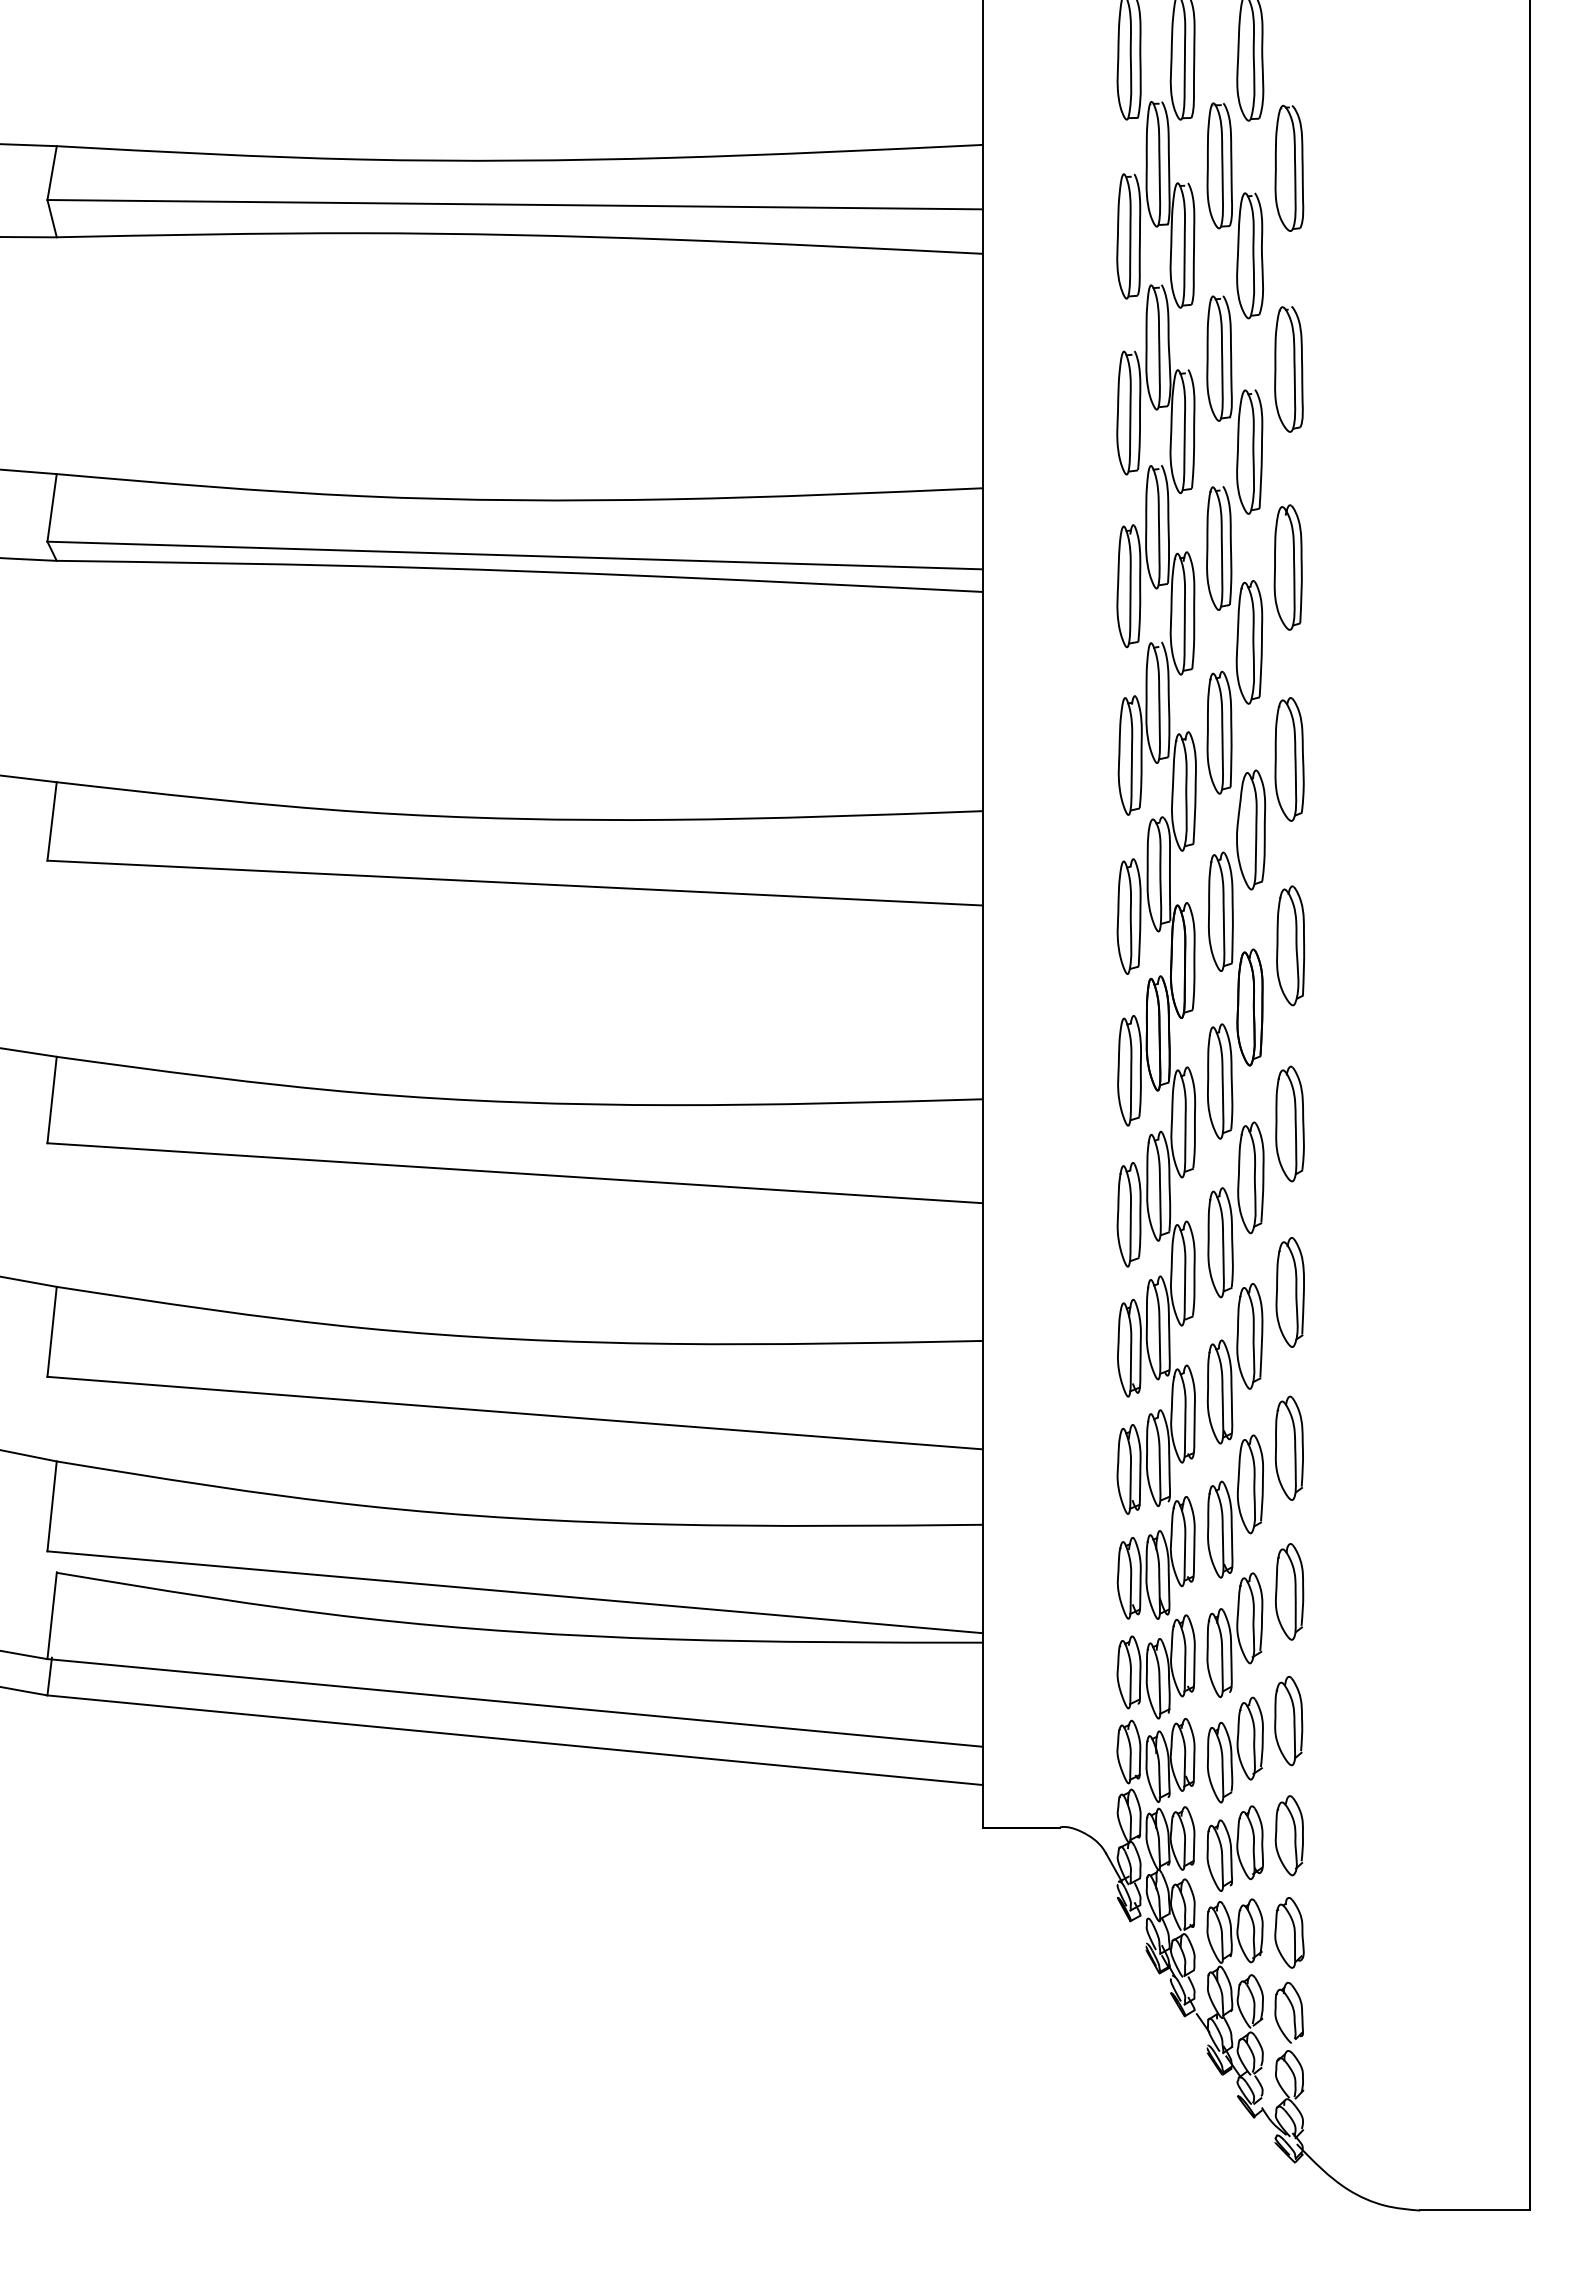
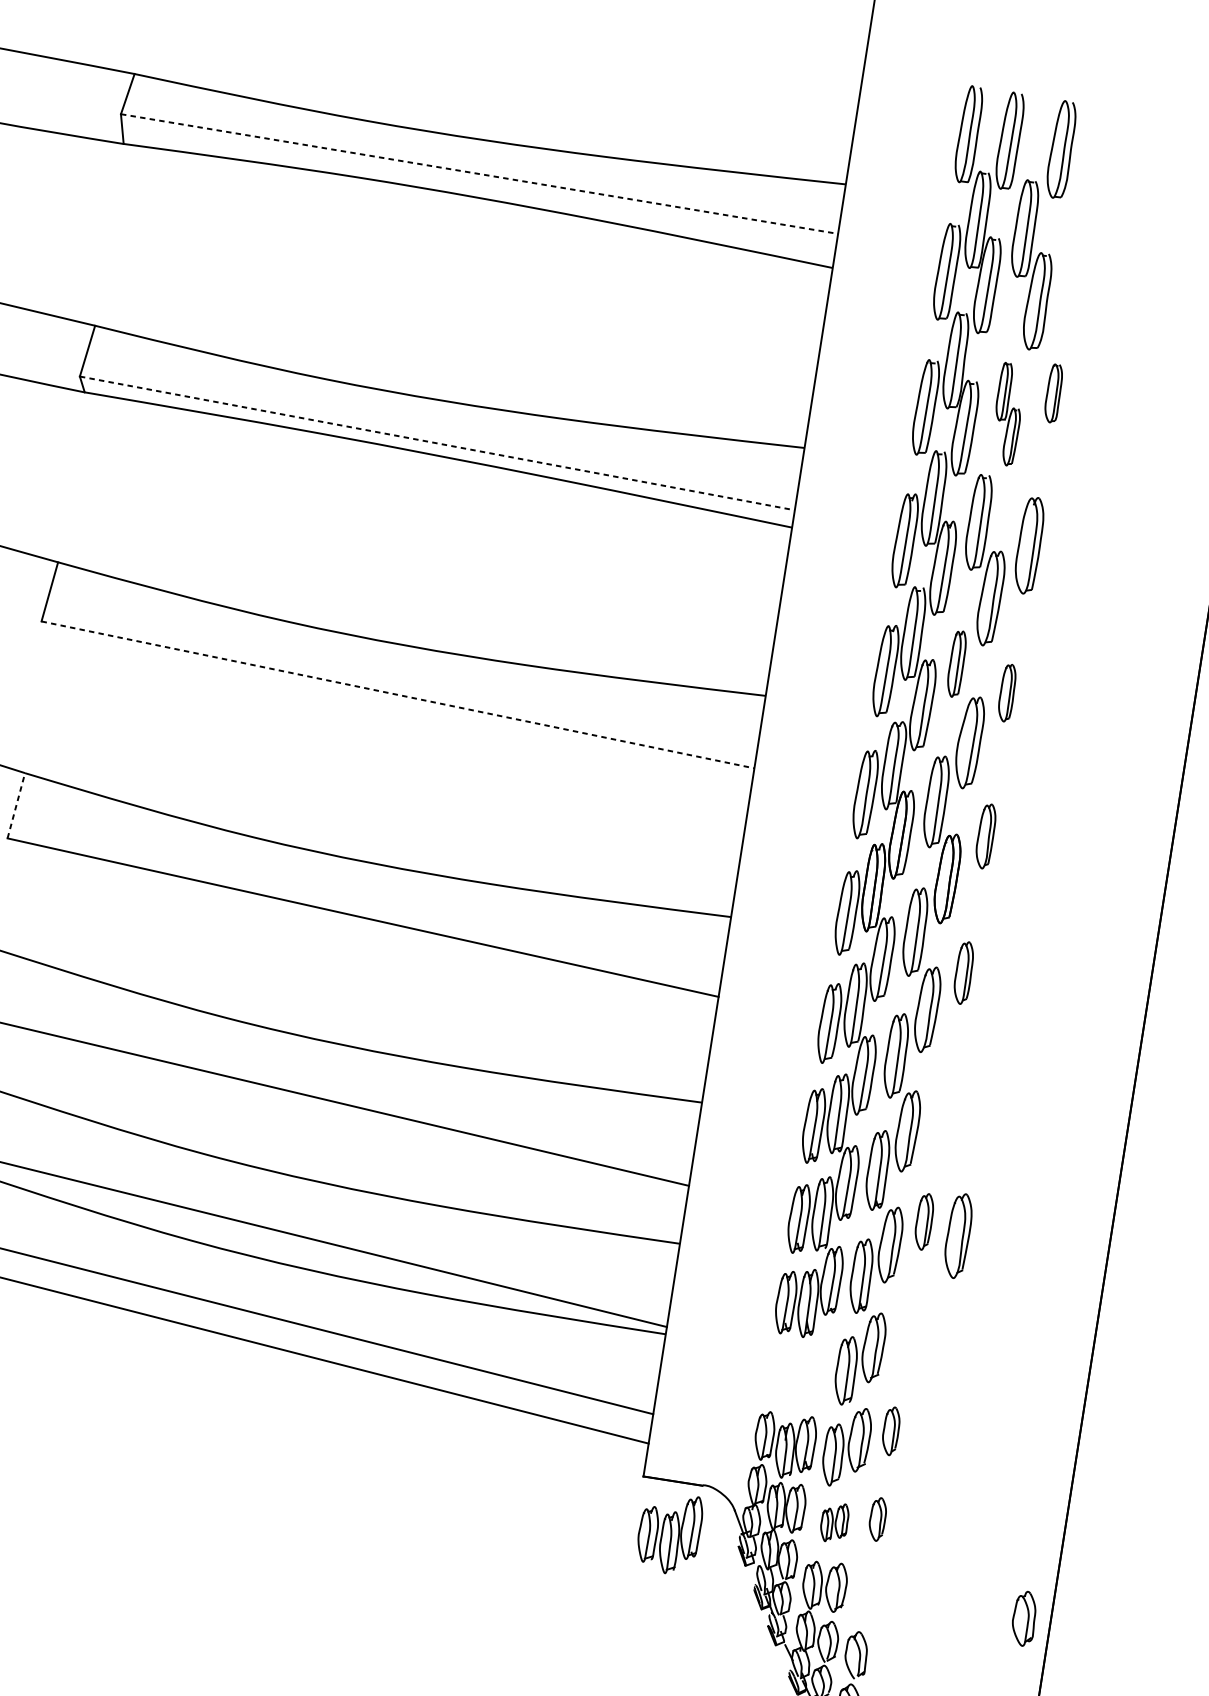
part: (1289, 167) -> (1078, 238), removed
line: (515, 204) -> (479, 173), solid -> dashed
part: (1288, 369) -> (1053, 393), size x0.6
part: (1234, 404) -> (1007, 413), size x0.6
line: (515, 555) -> (437, 443), solid -> dashed
part: (1219, 732) -> (956, 663), size x0.7
part: (1289, 759) -> (1007, 693), size x0.6
line: (515, 883) -> (398, 695), solid -> dashed
part: (1290, 945) -> (985, 836), size x0.7
line: (52, 1099) -> (16, 805), solid -> dashed
part: (1289, 1123) -> (963, 972), size x0.7
part: (1289, 1292) -> (957, 1235), moved
part: (1288, 1447) -> (923, 1221), size x0.7
part: (1289, 1591) -> (907, 1331), removed
part: (1155, 1666) -> (668, 1532), moved
part: (1288, 1720) -> (890, 1430), size x0.7
part: (1288, 1835) -> (877, 1519), size x0.7
part: (1234, 1848) -> (834, 1522), size x0.6
part: (1289, 1932) -> (1024, 1618), moved

